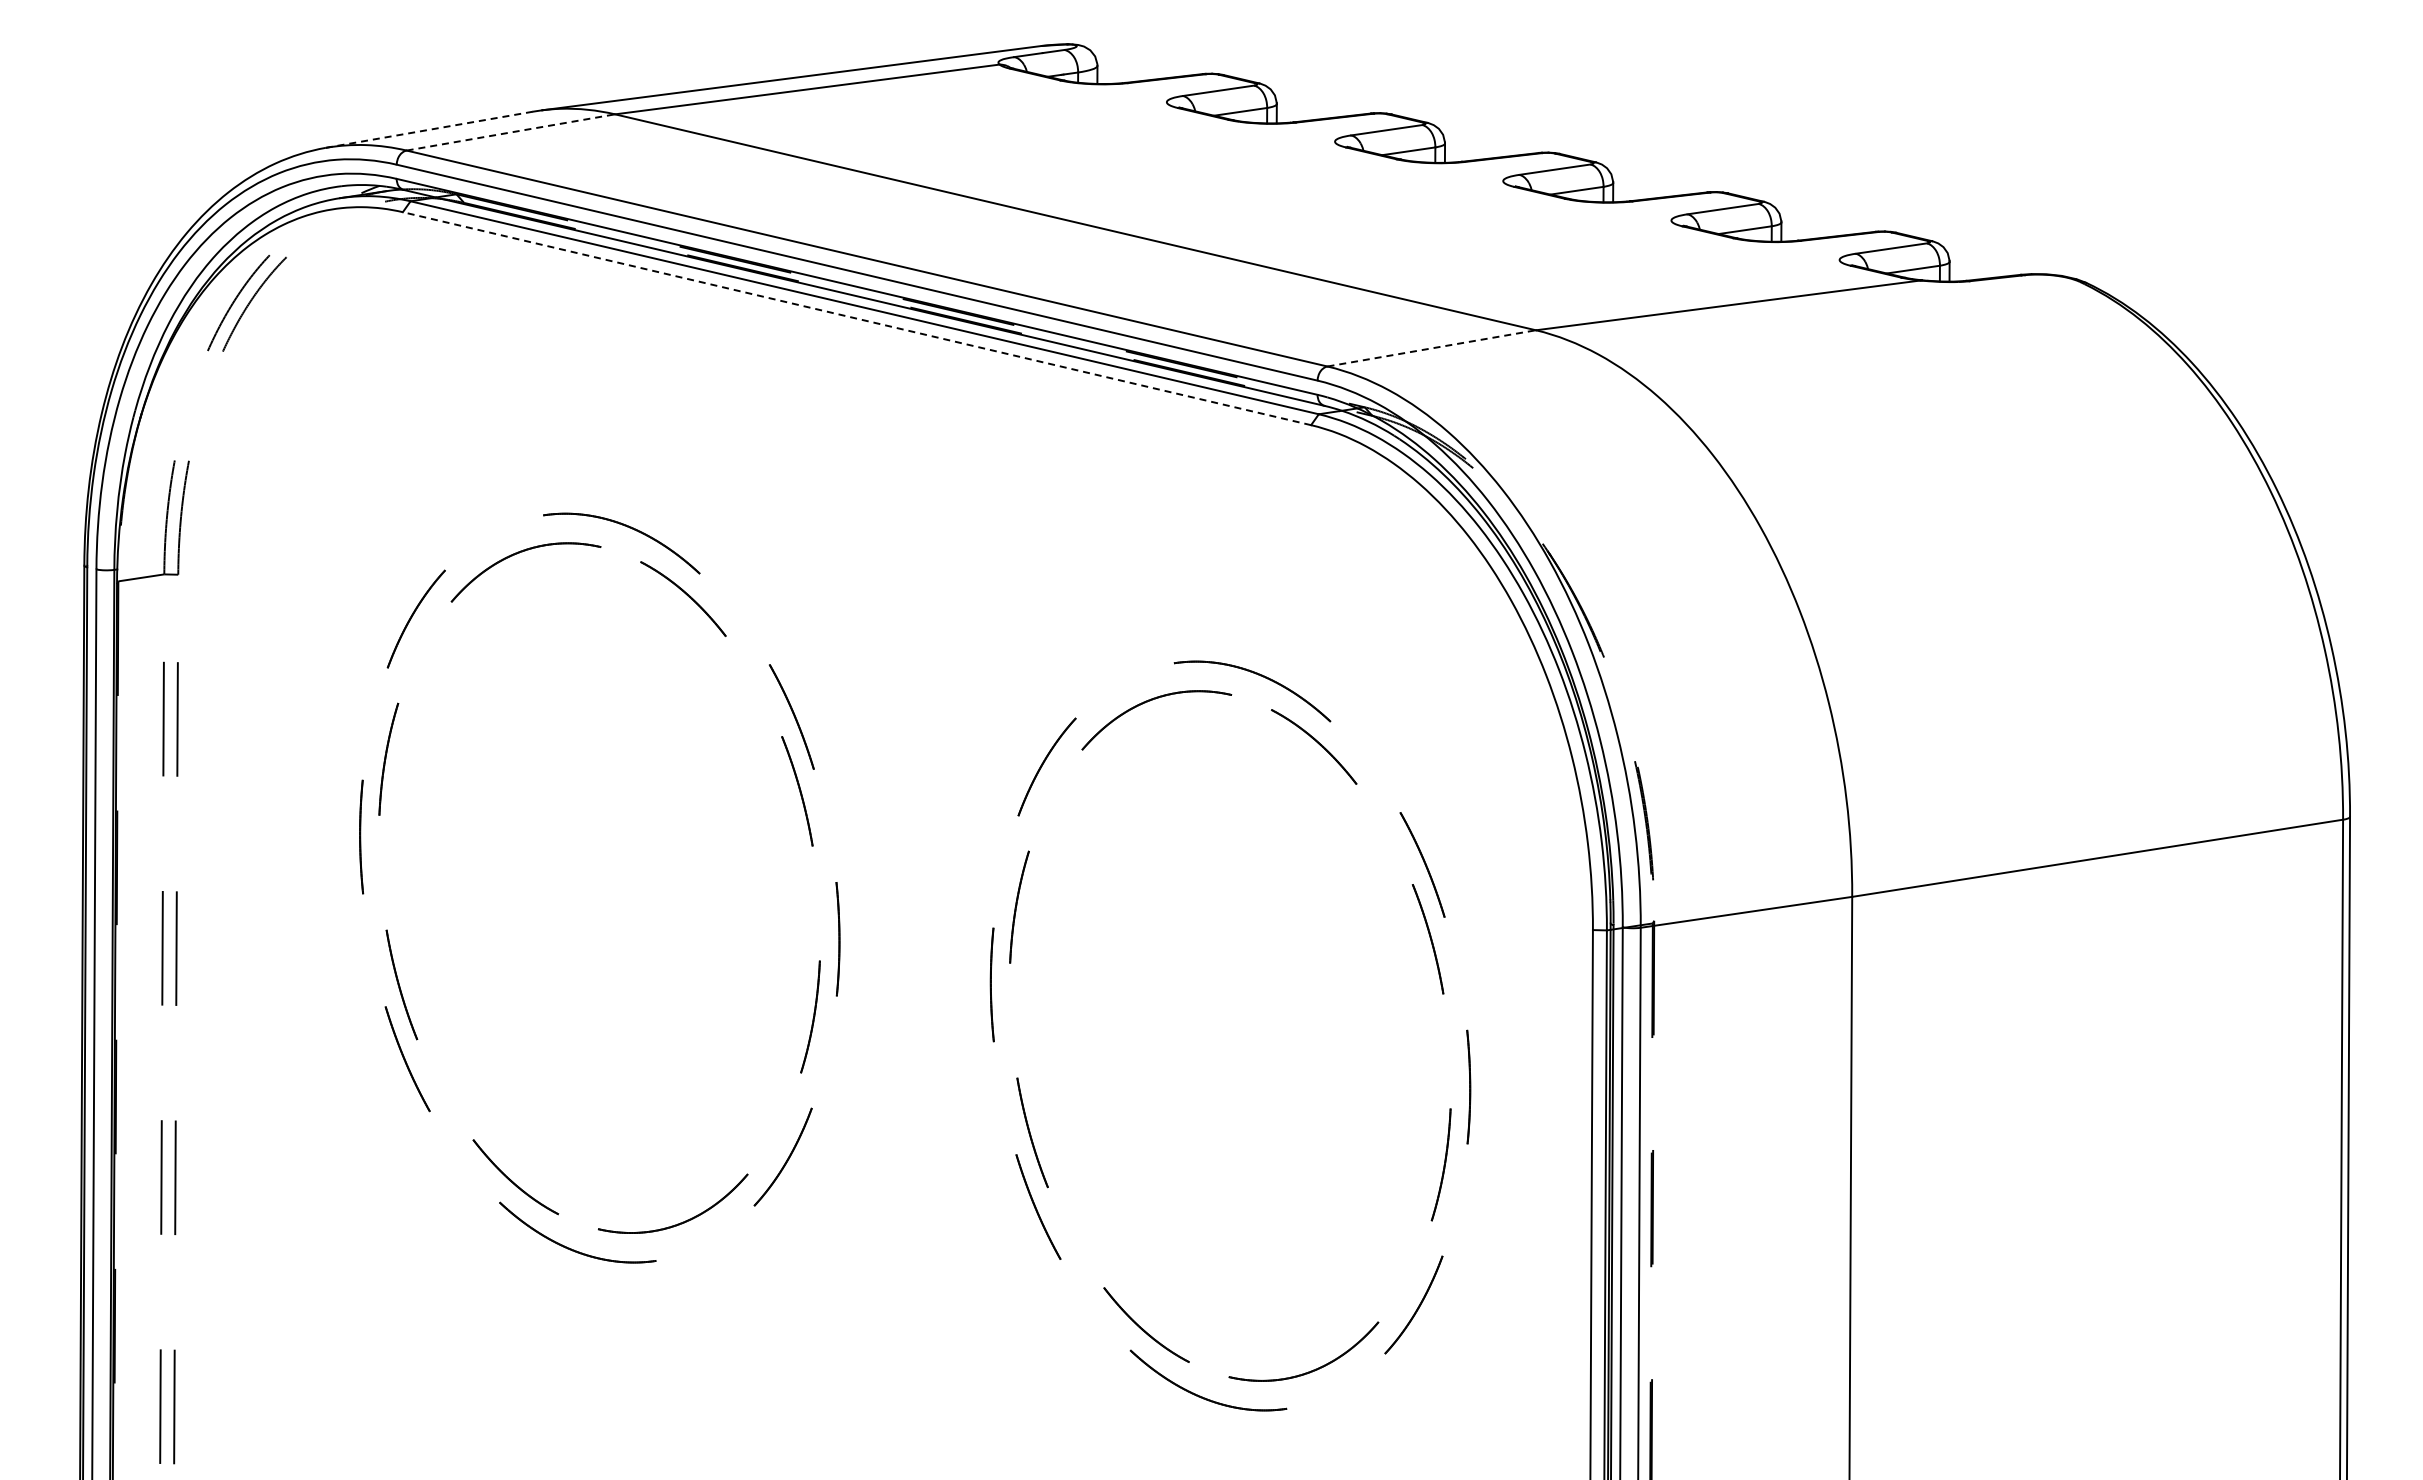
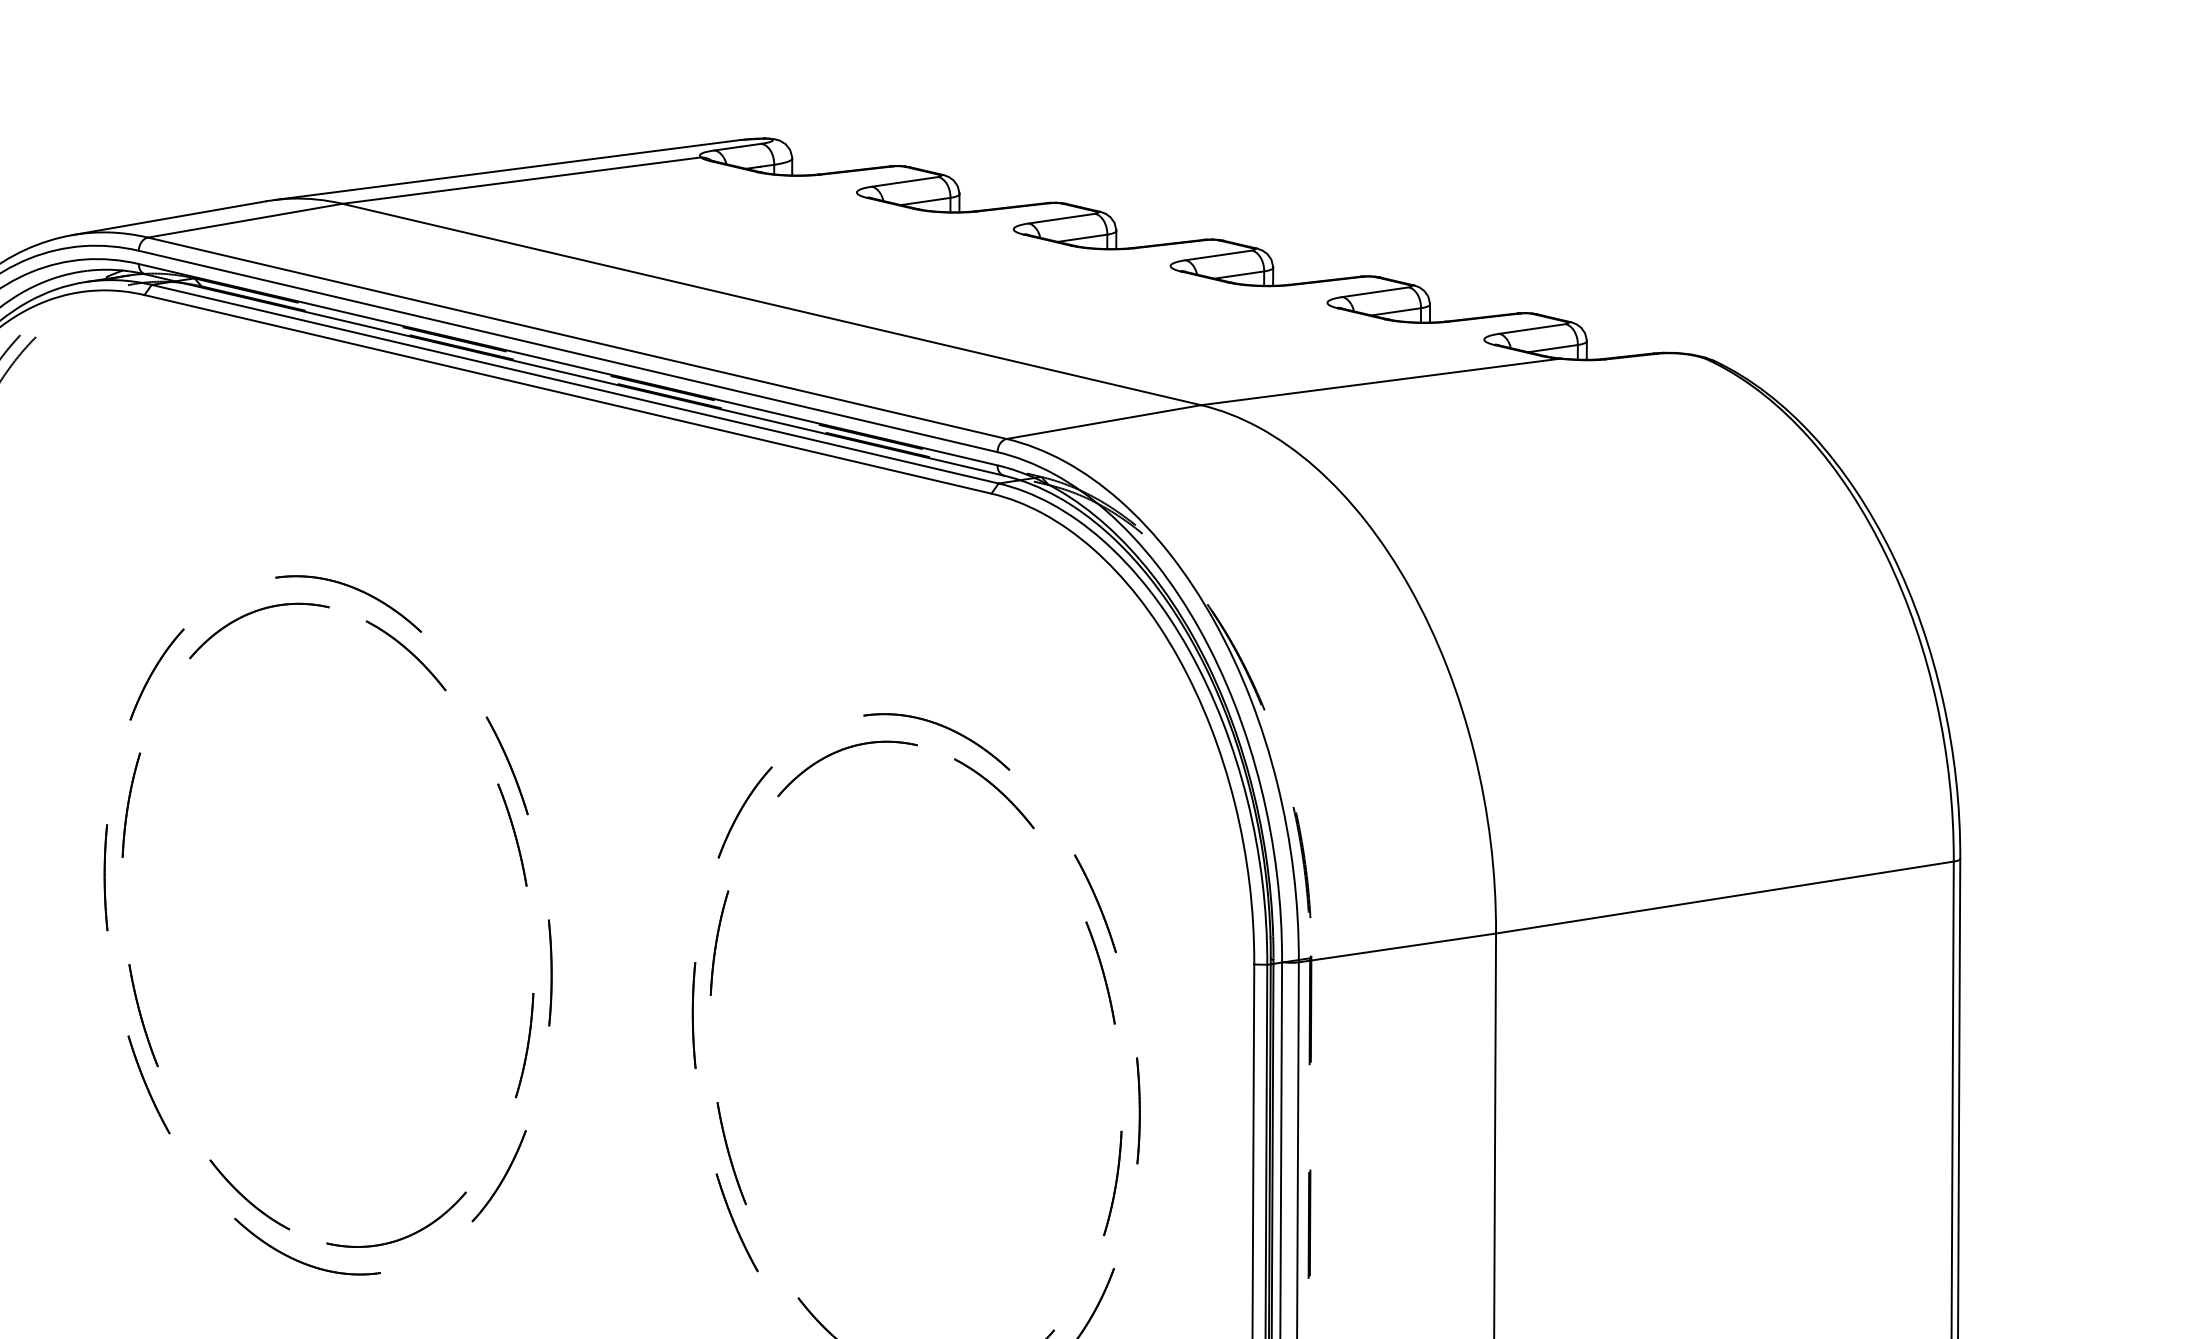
line: (430, 129) -> (170, 217), dashed -> solid
line: (510, 132) -> (244, 220), dashed -> solid
line: (856, 318) -> (567, 394), dashed -> solid
line: (1431, 348) -> (1103, 422), dashed -> solid

